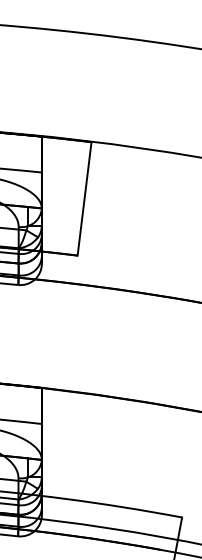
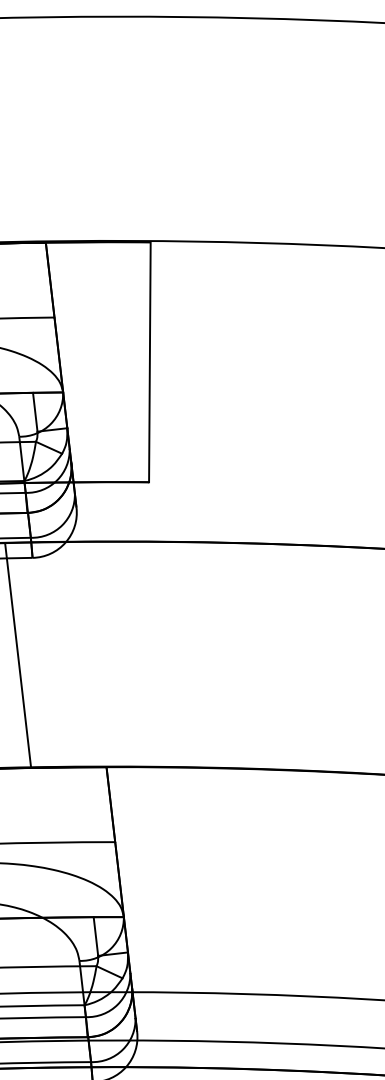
line: (6, 330) -> (18, 655), added

